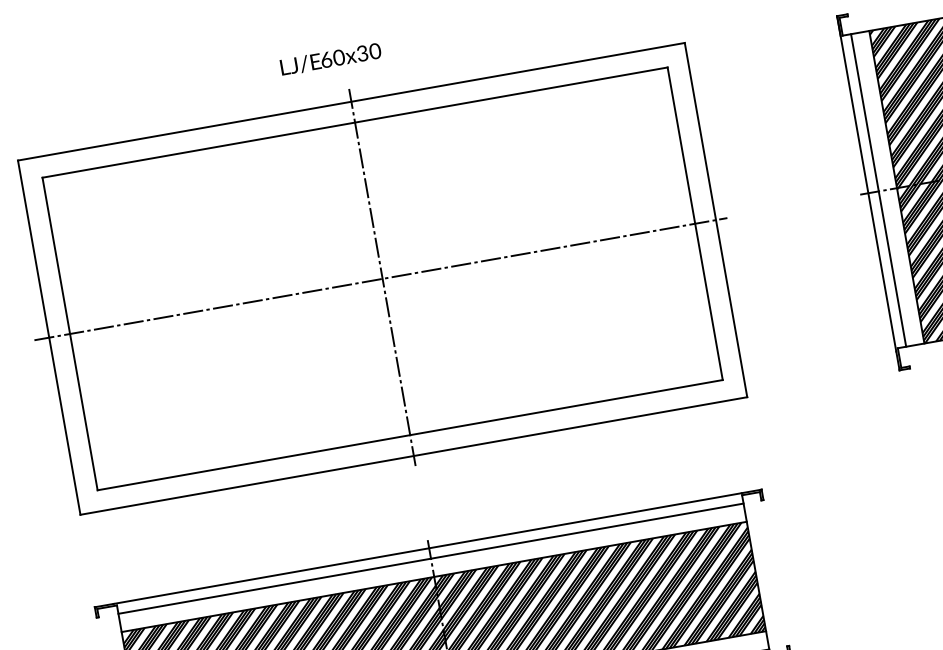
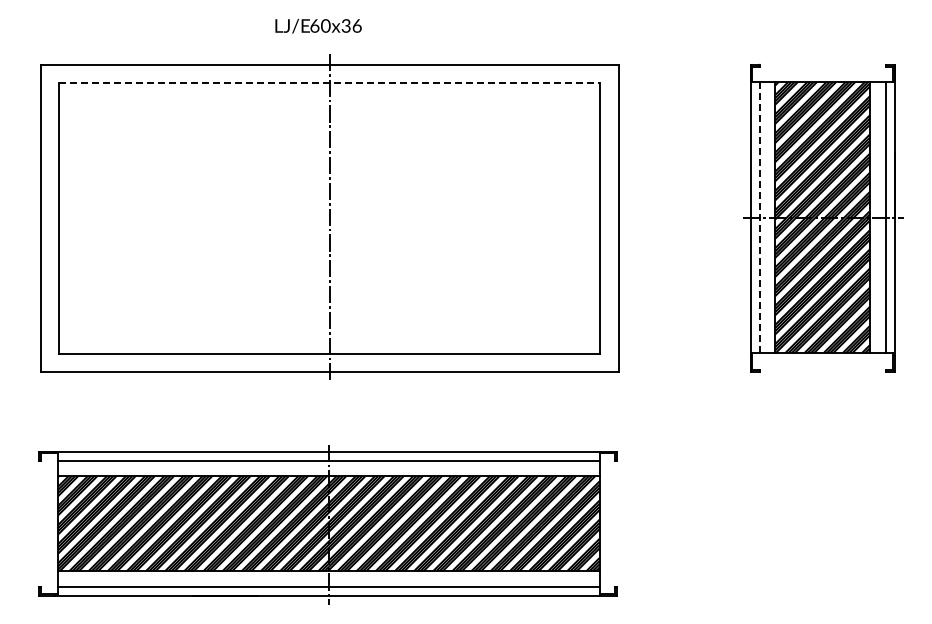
text: (374, 50) -> (356, 25), 60x30 -> 60x36
line: (354, 122) -> (329, 82), solid -> dashed
line: (878, 191) -> (759, 218), solid -> dashed
line: (380, 279) -> (327, 218), removed

